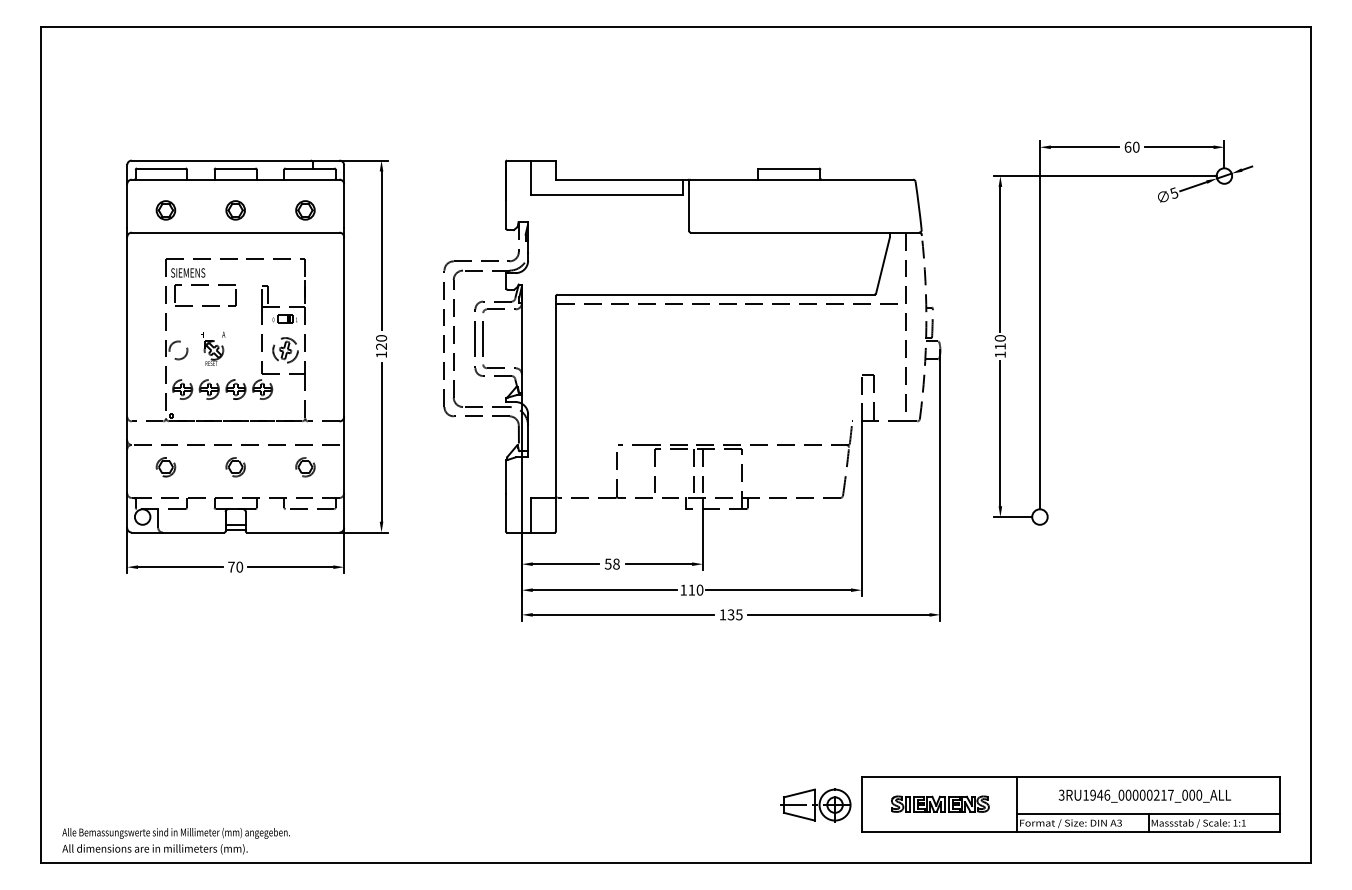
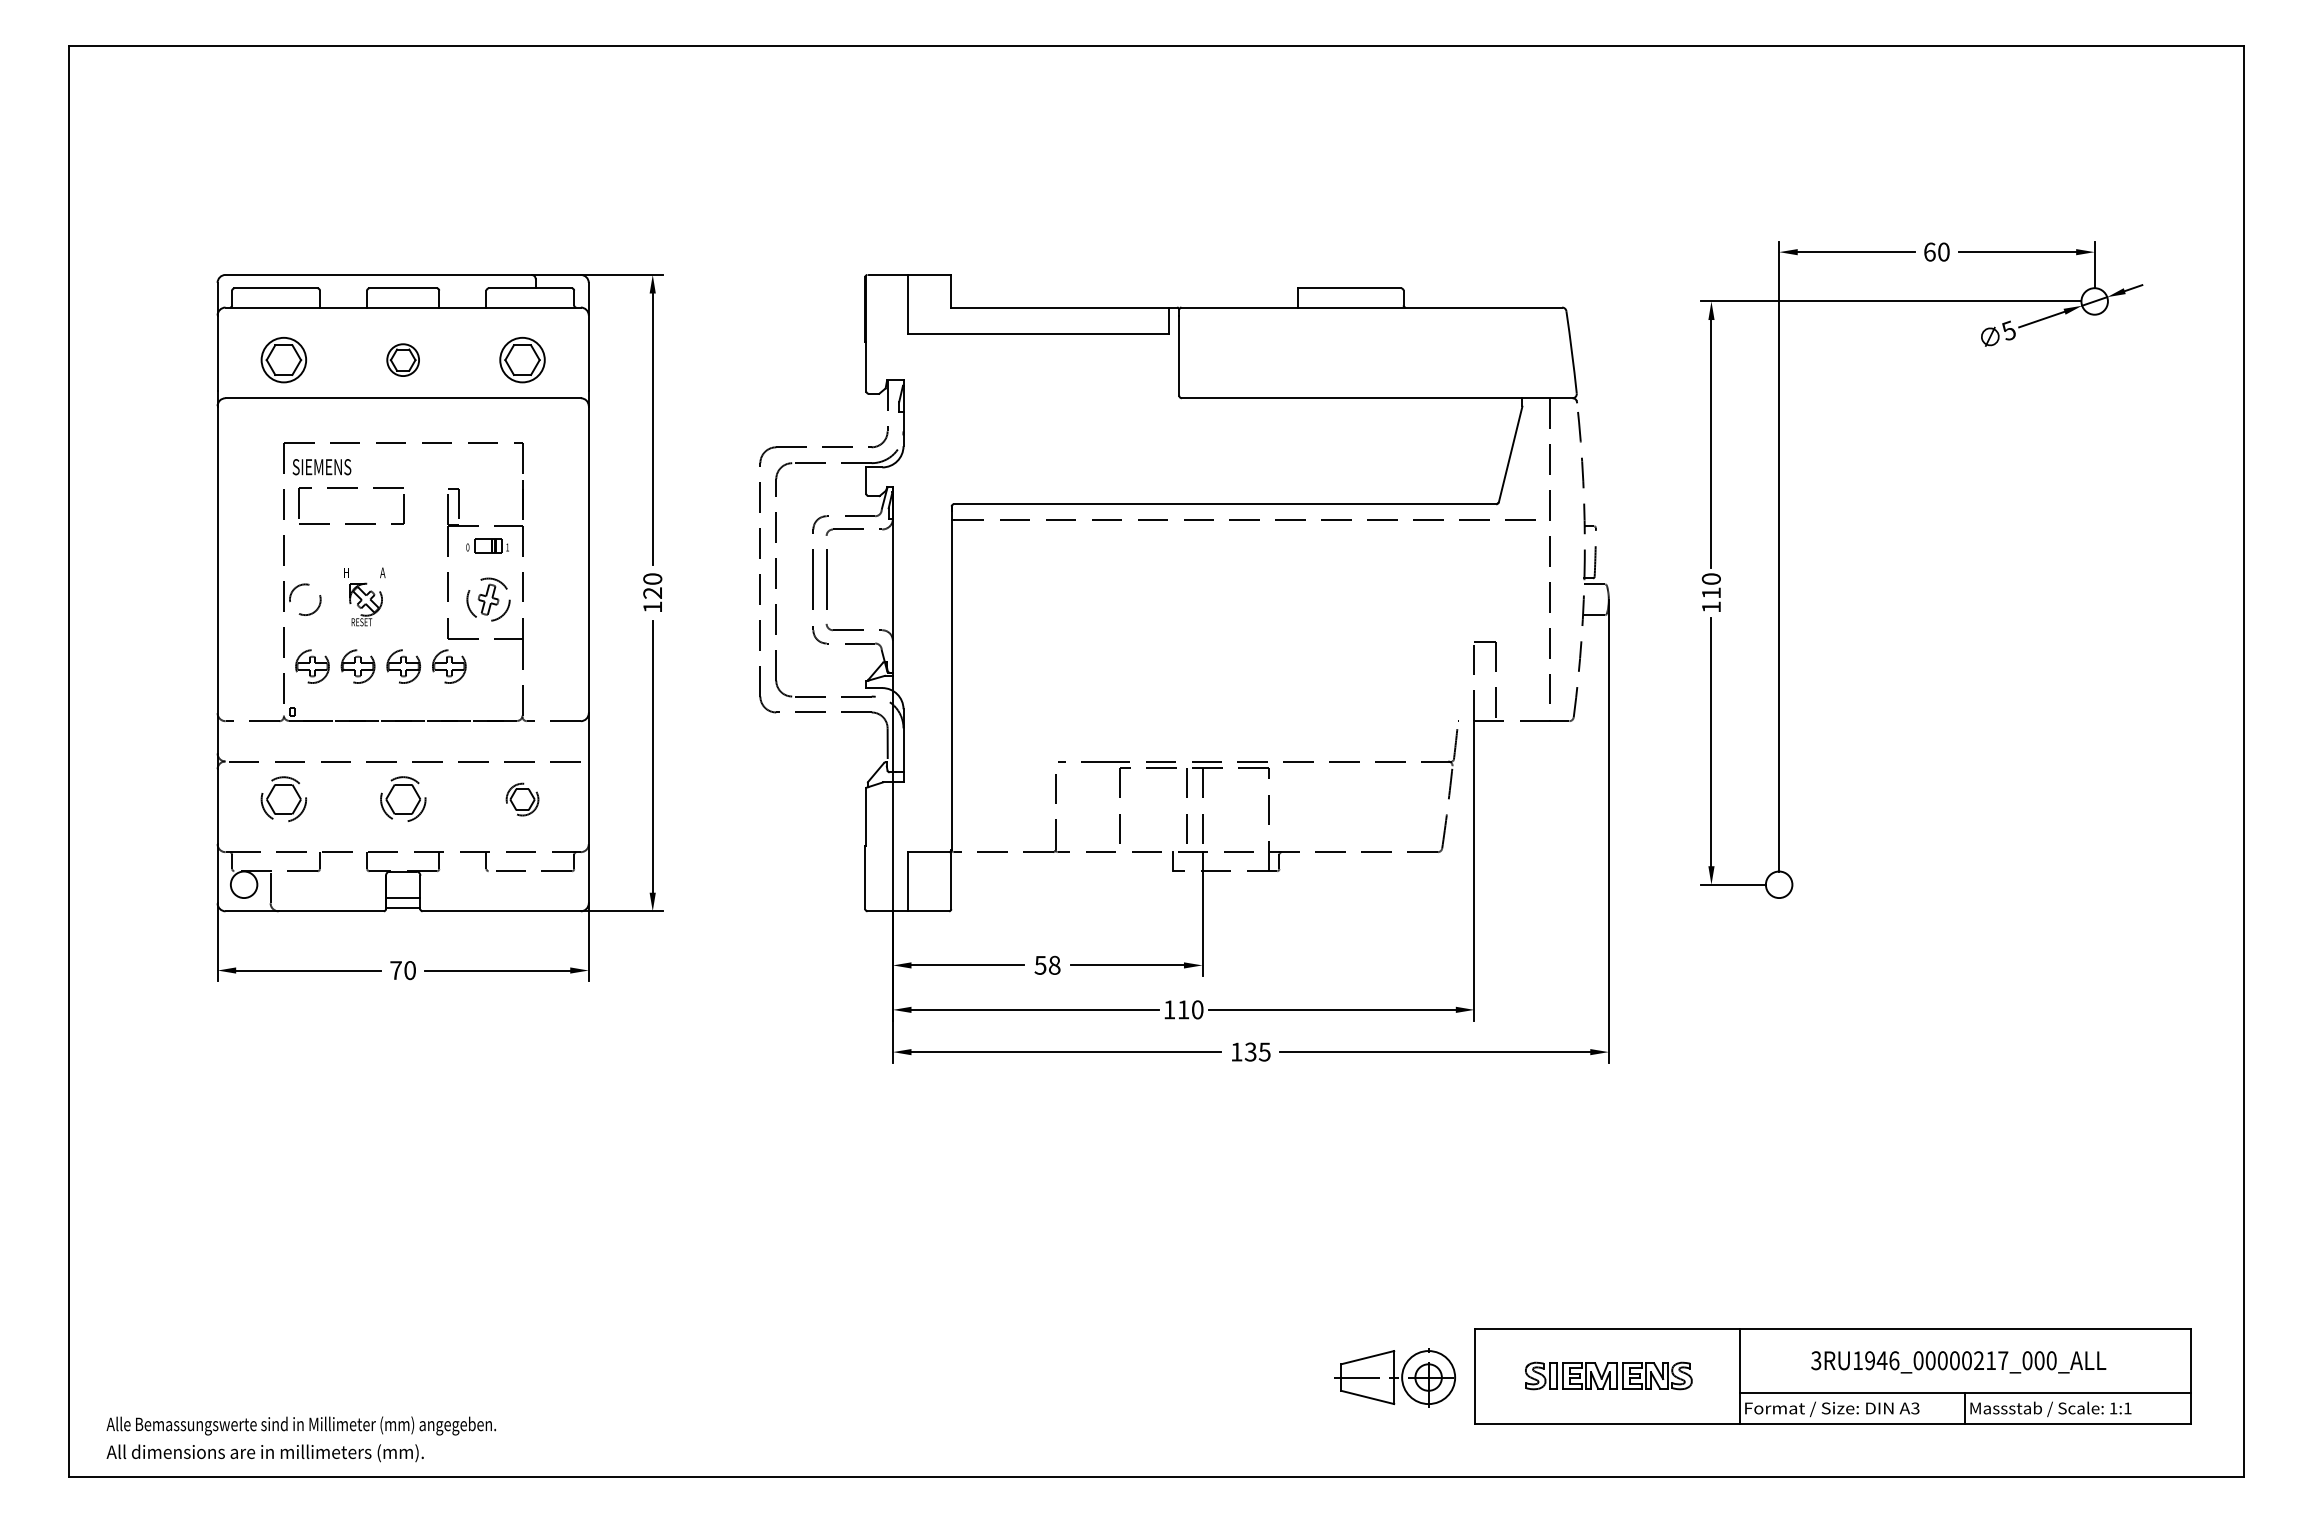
part: (165, 210) -> (283, 360), size x1.4
part: (305, 210) -> (522, 360), size x1.4
part: (165, 467) -> (283, 799), size x1.4
part: (235, 467) -> (402, 799), size x1.4

